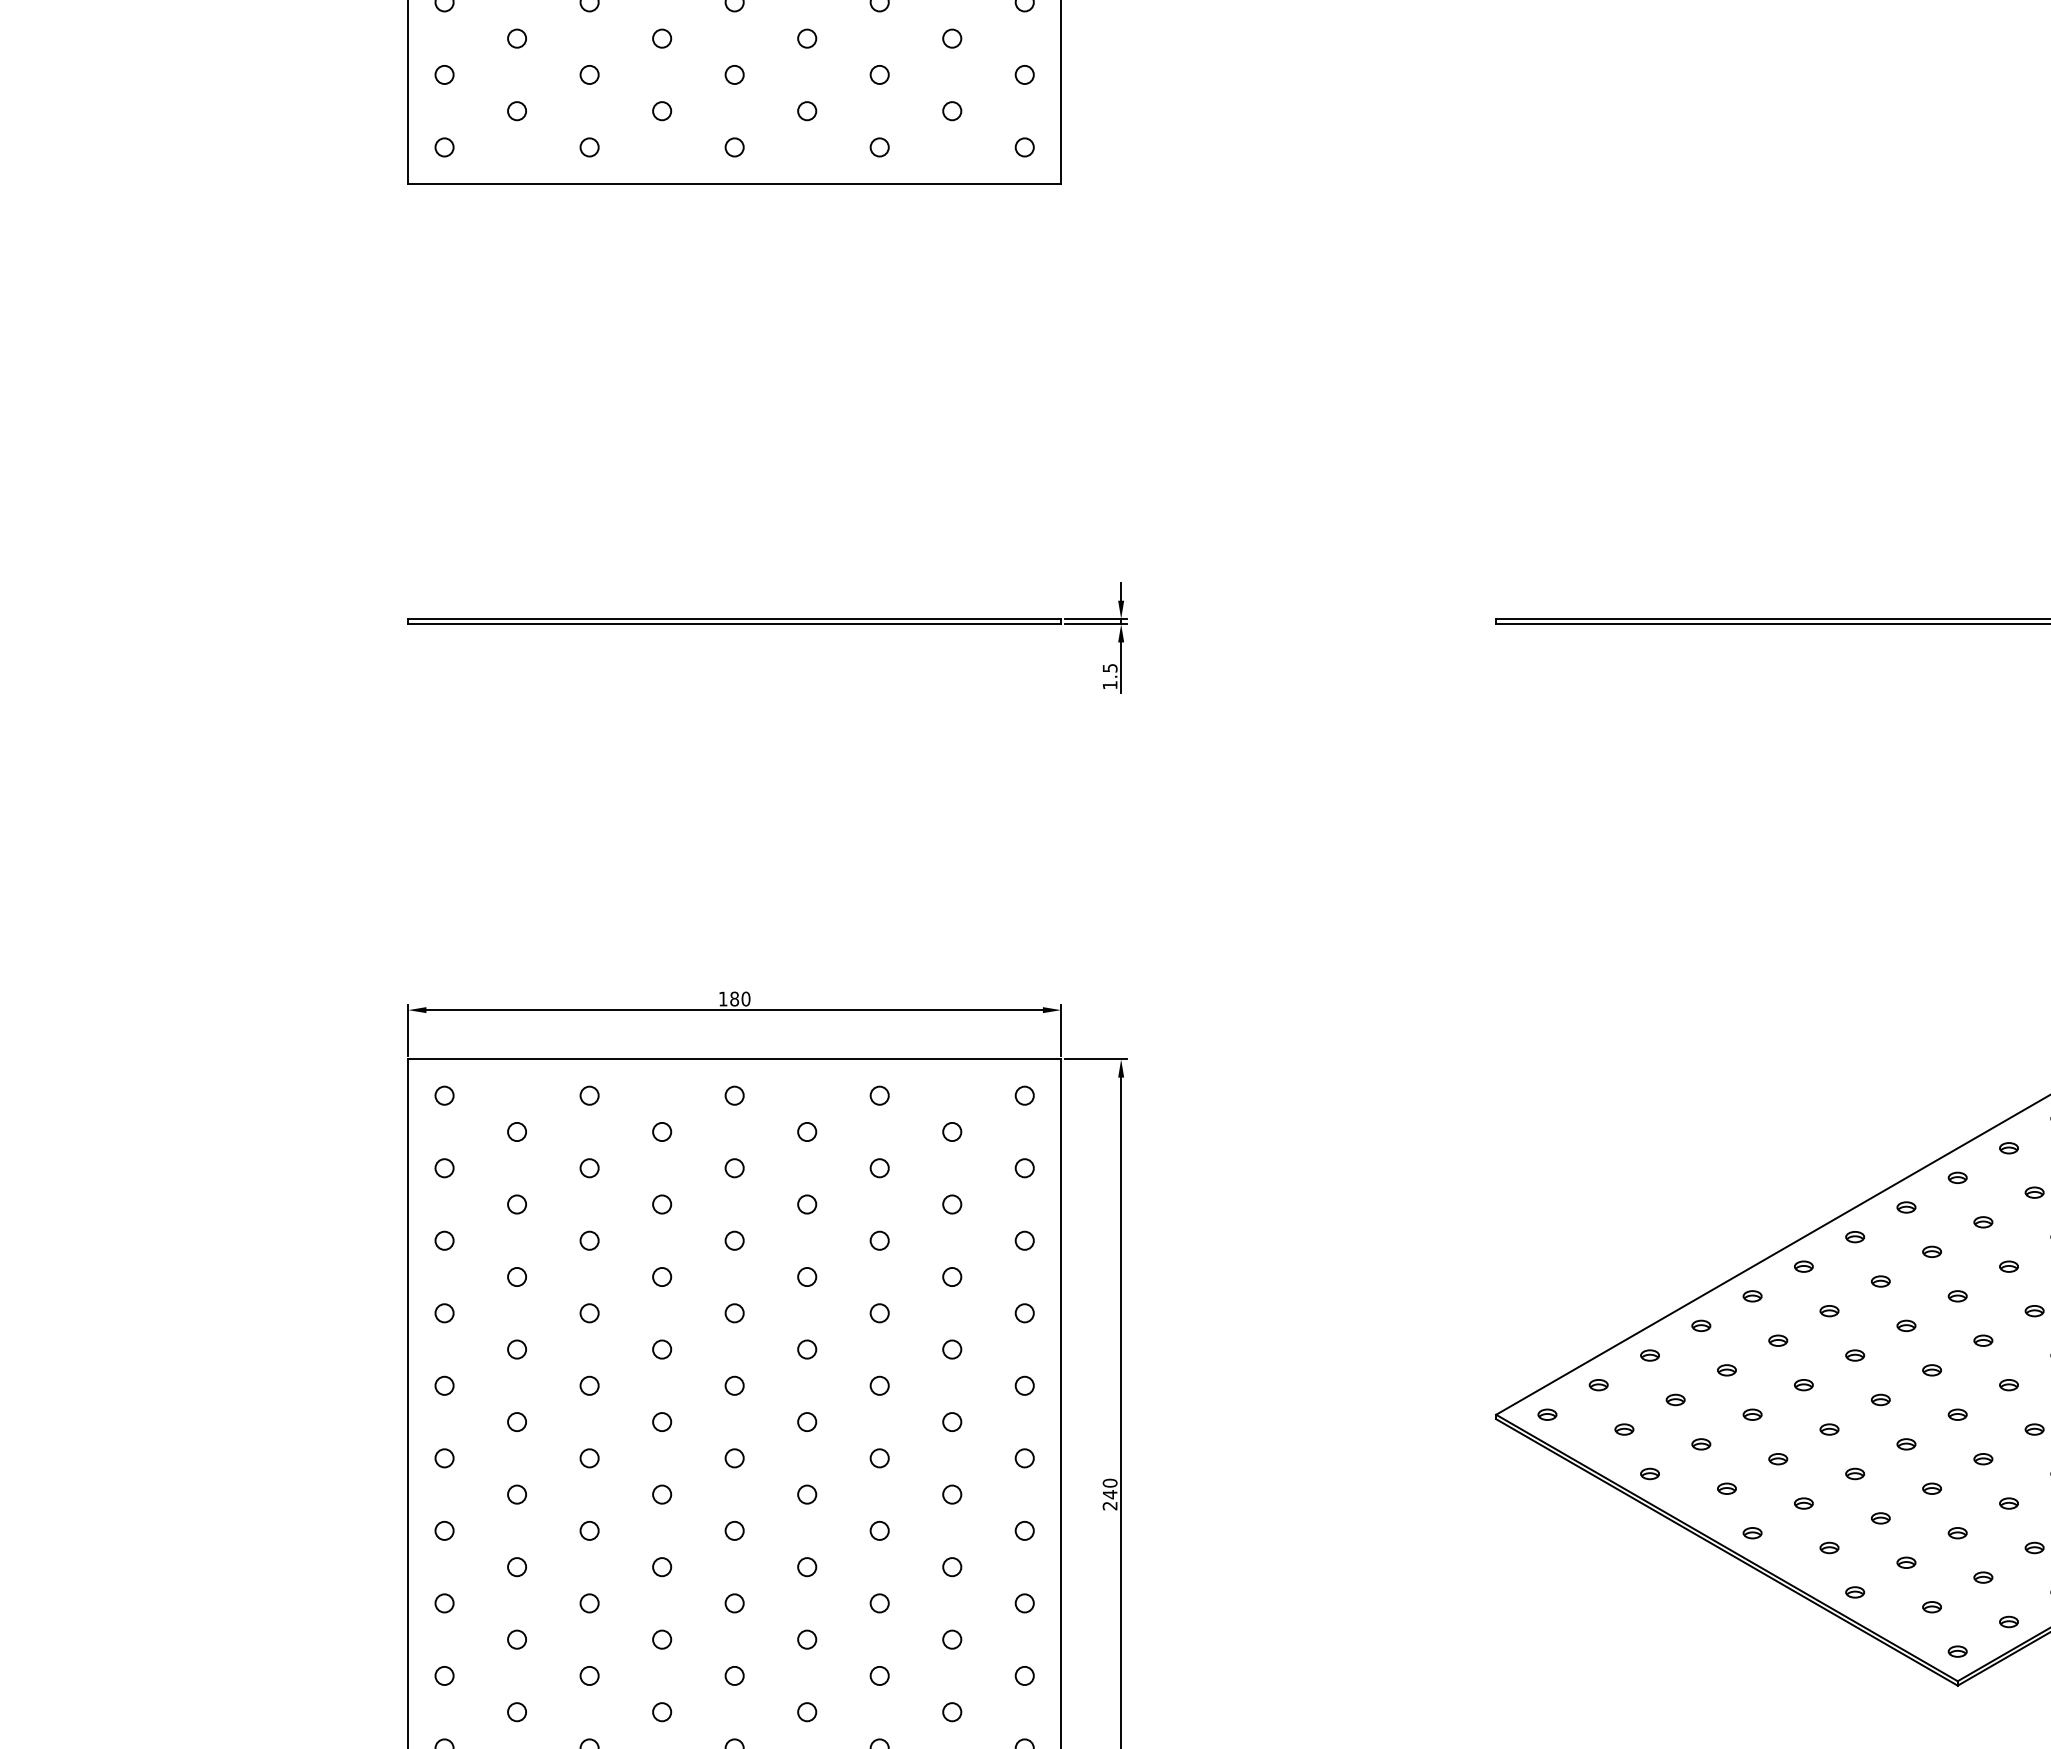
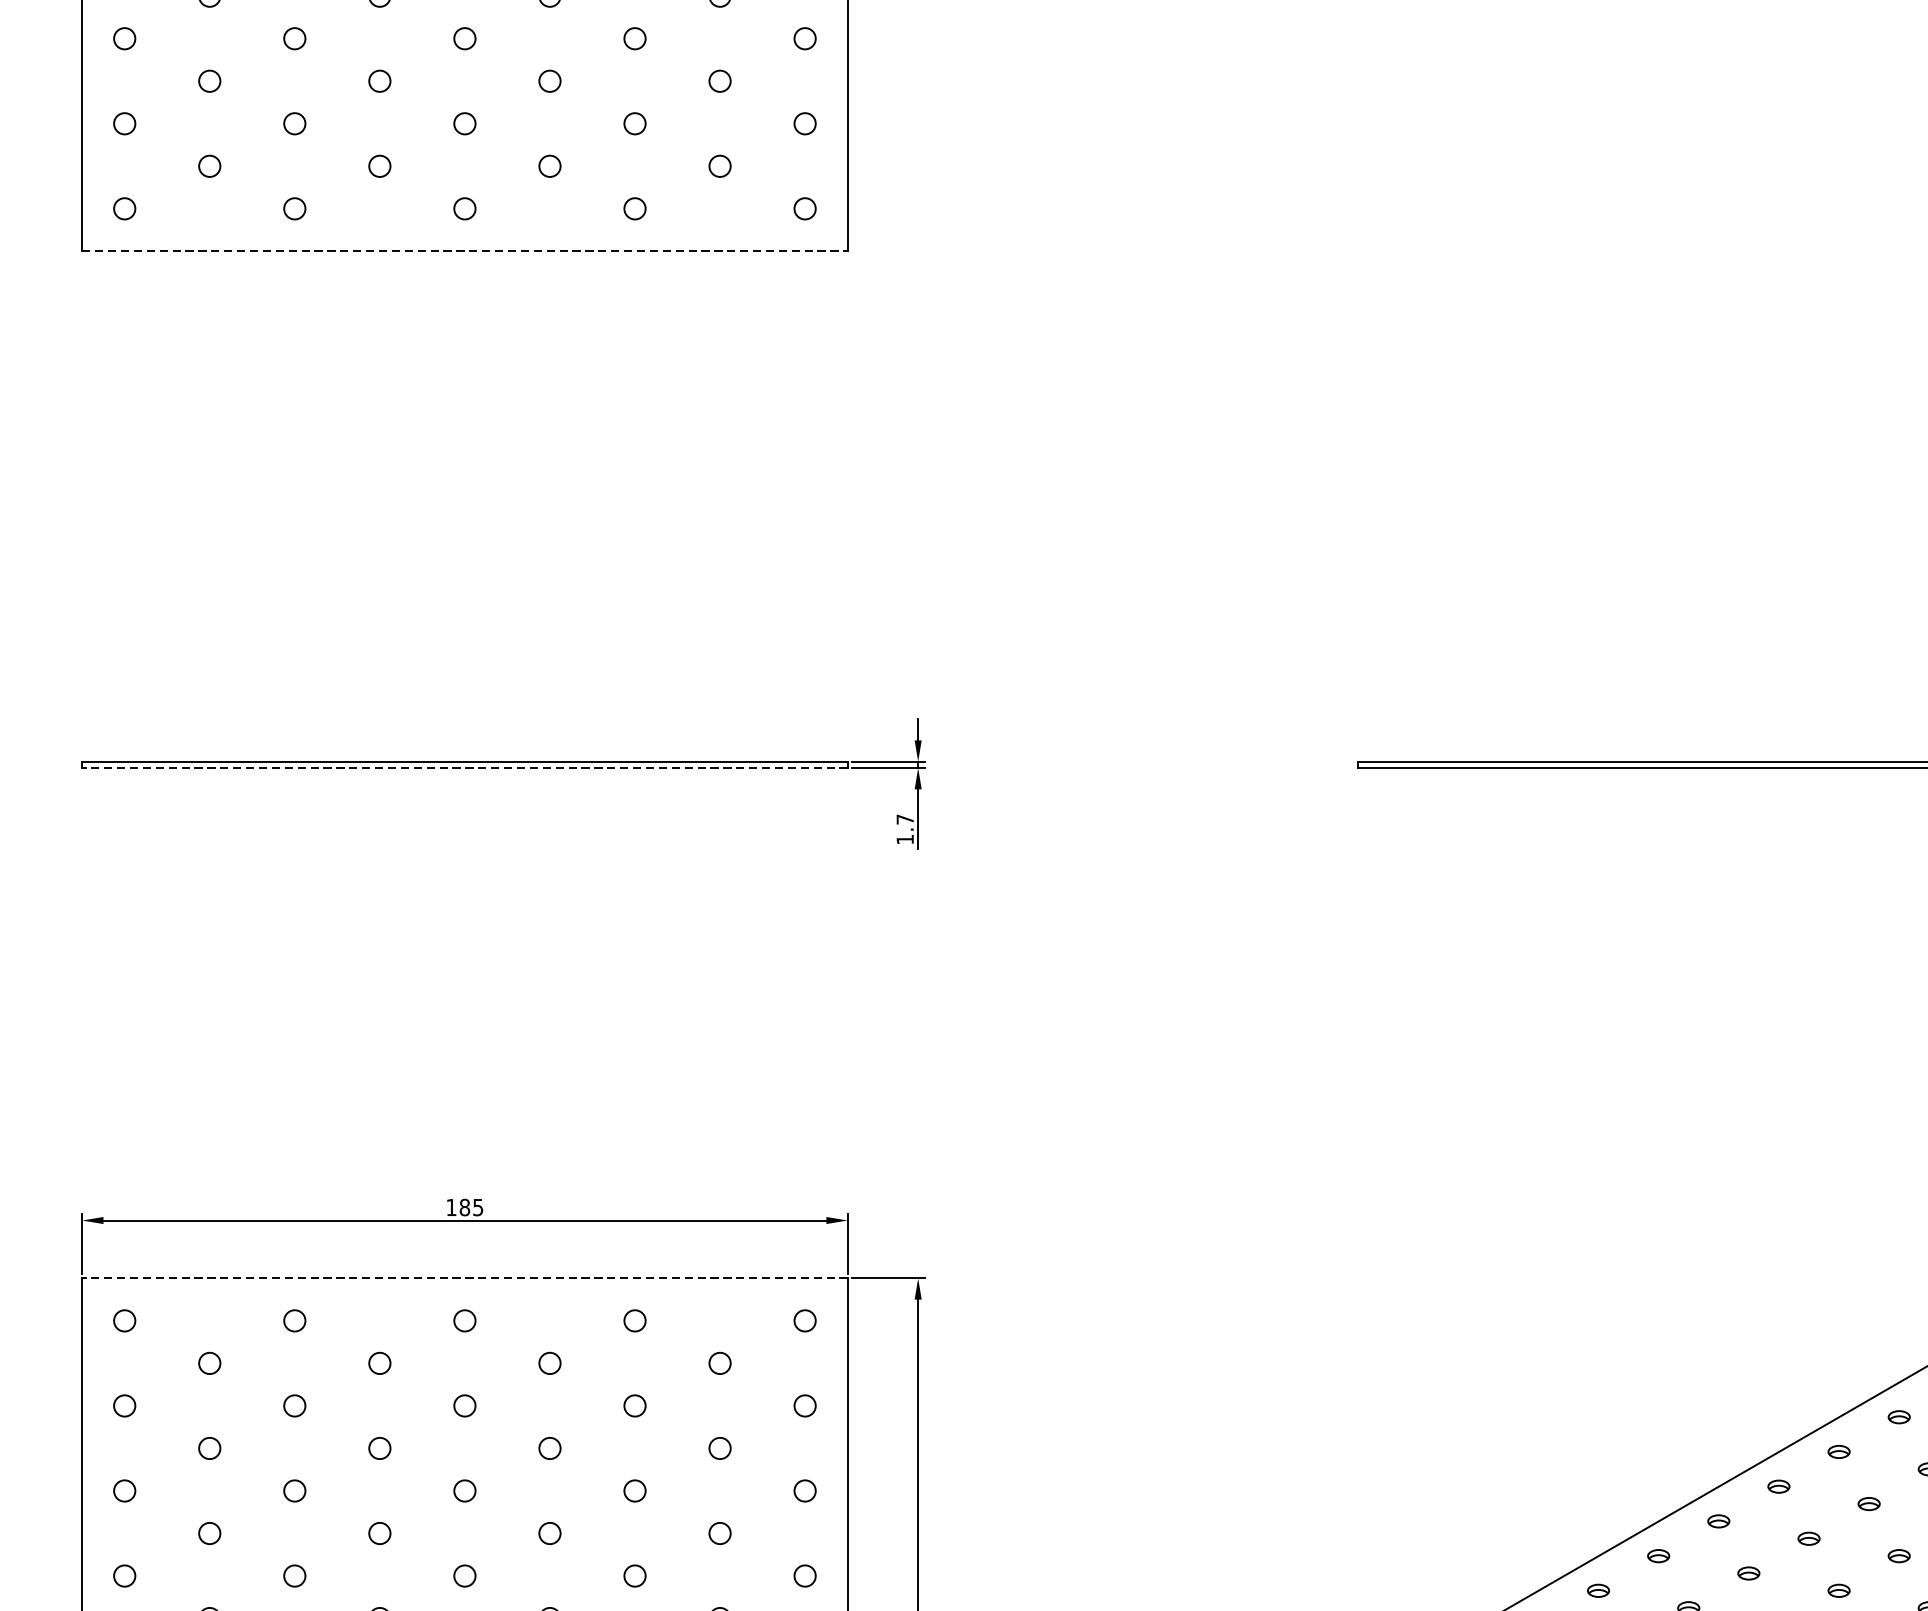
line: (735, 183) -> (465, 251), solid -> dashed
line: (734, 624) -> (464, 768), solid -> dashed
text: (1110, 668) -> (905, 819), 1.5 -> 1.7
text: (745, 998) -> (477, 1206), 180 -> 185
line: (734, 1059) -> (464, 1278), solid -> dashed

